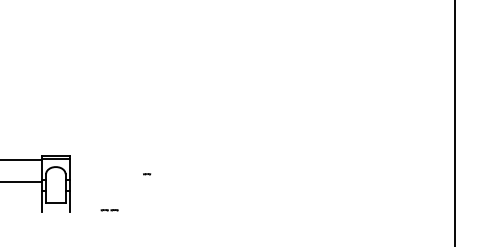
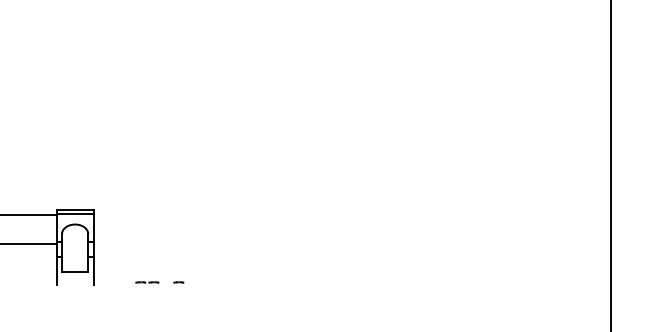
part: (147, 174) -> (179, 282), moved

